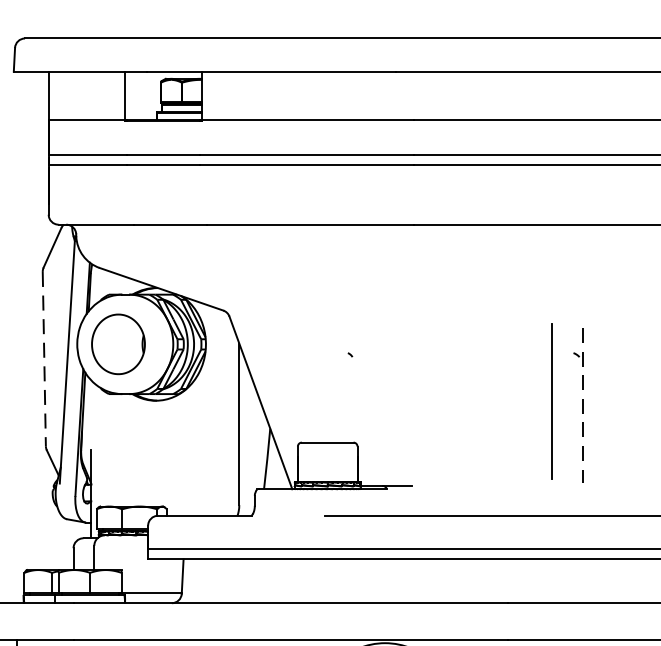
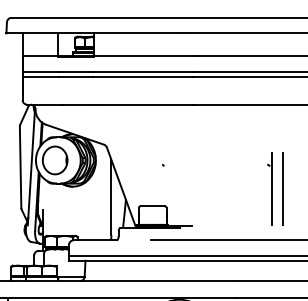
line: (44, 359) -> (20, 167), dashed -> solid
line: (550, 400) -> (282, 188), moved
line: (582, 406) -> (271, 189), dashed -> solid

